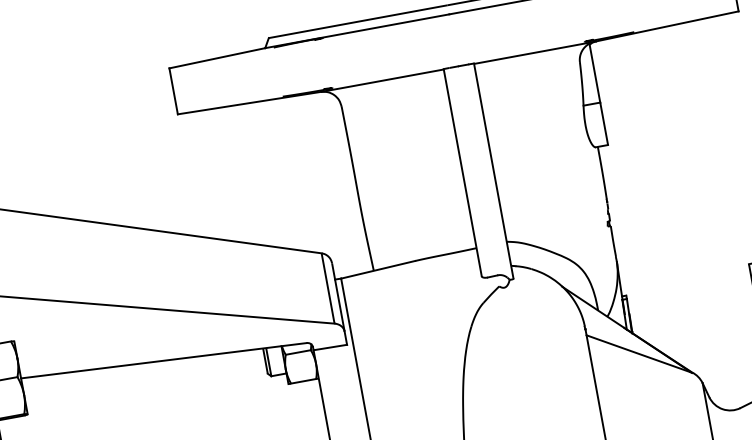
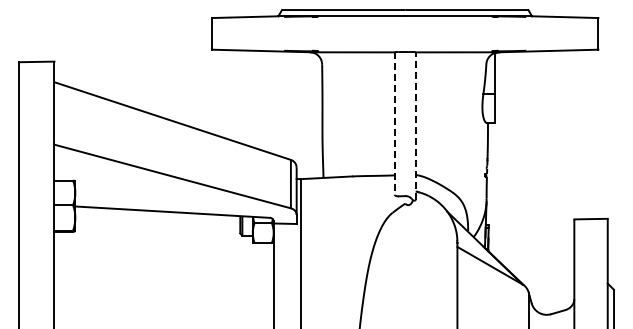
line: (493, 170) -> (415, 125), solid -> dashed
line: (462, 172) -> (394, 123), solid -> dashed

